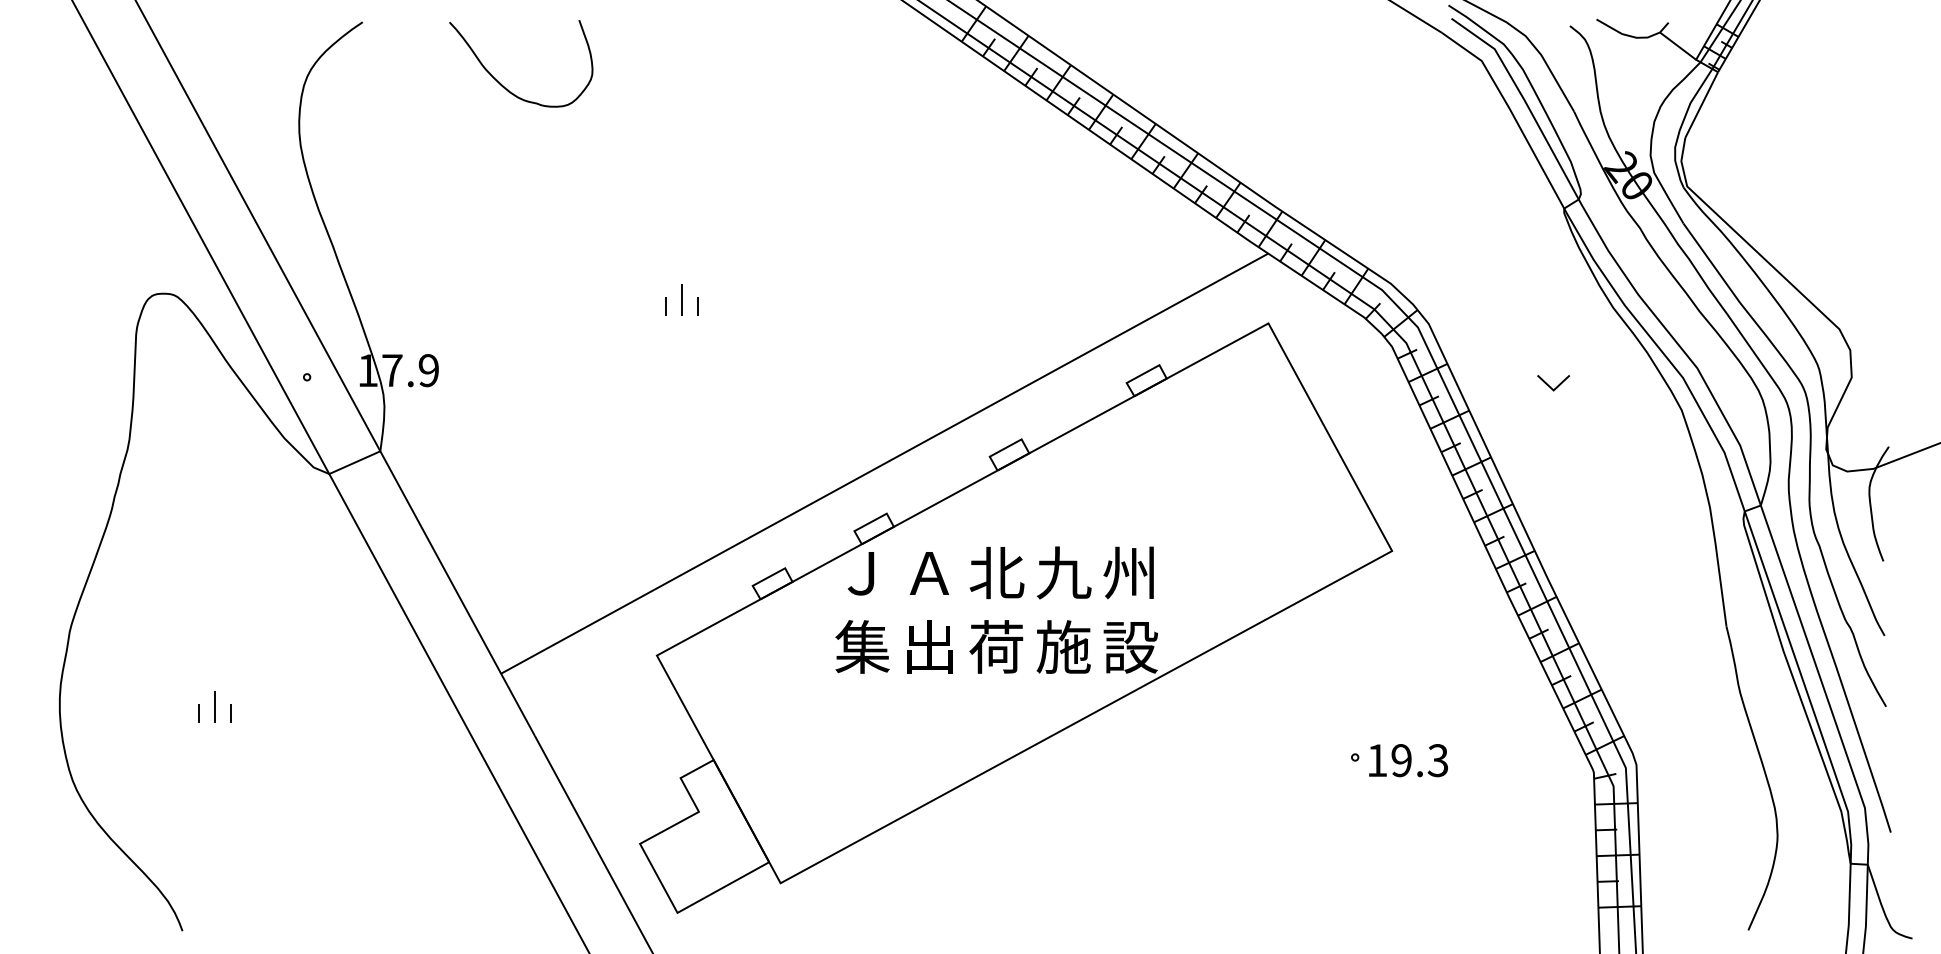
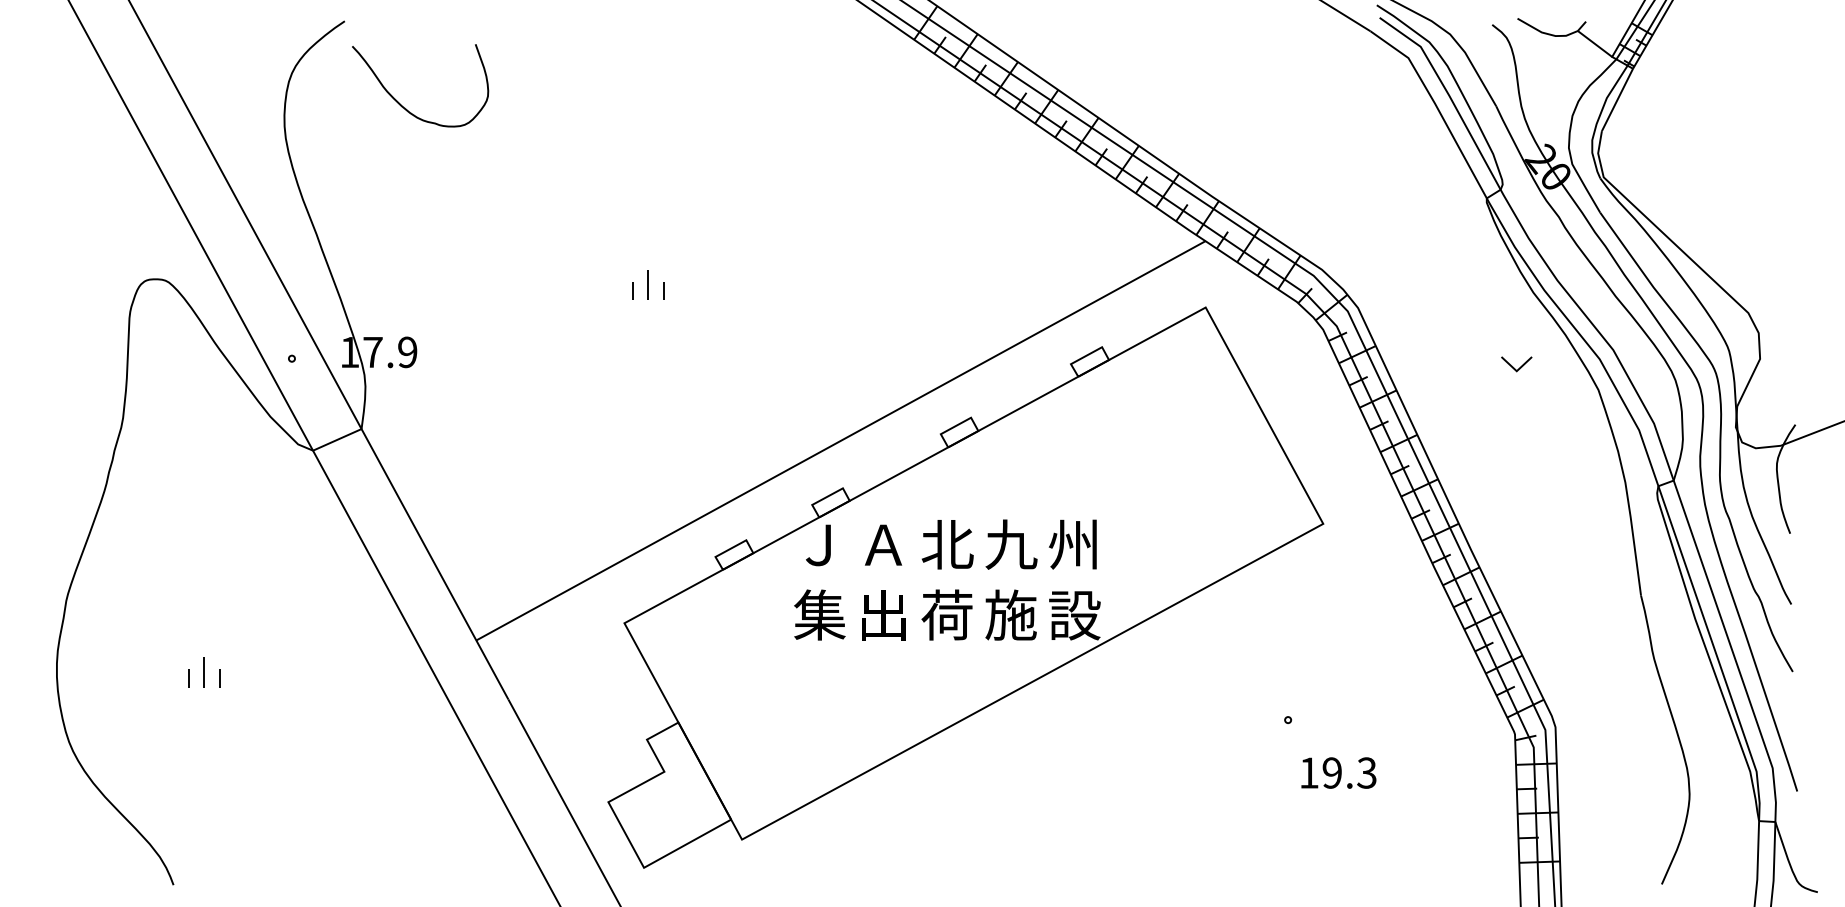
curve: (501, 83) -> (401, 104), moved
part: (1553, 383) -> (1516, 364), moved
text: (1408, 760) -> (1338, 772), moved

